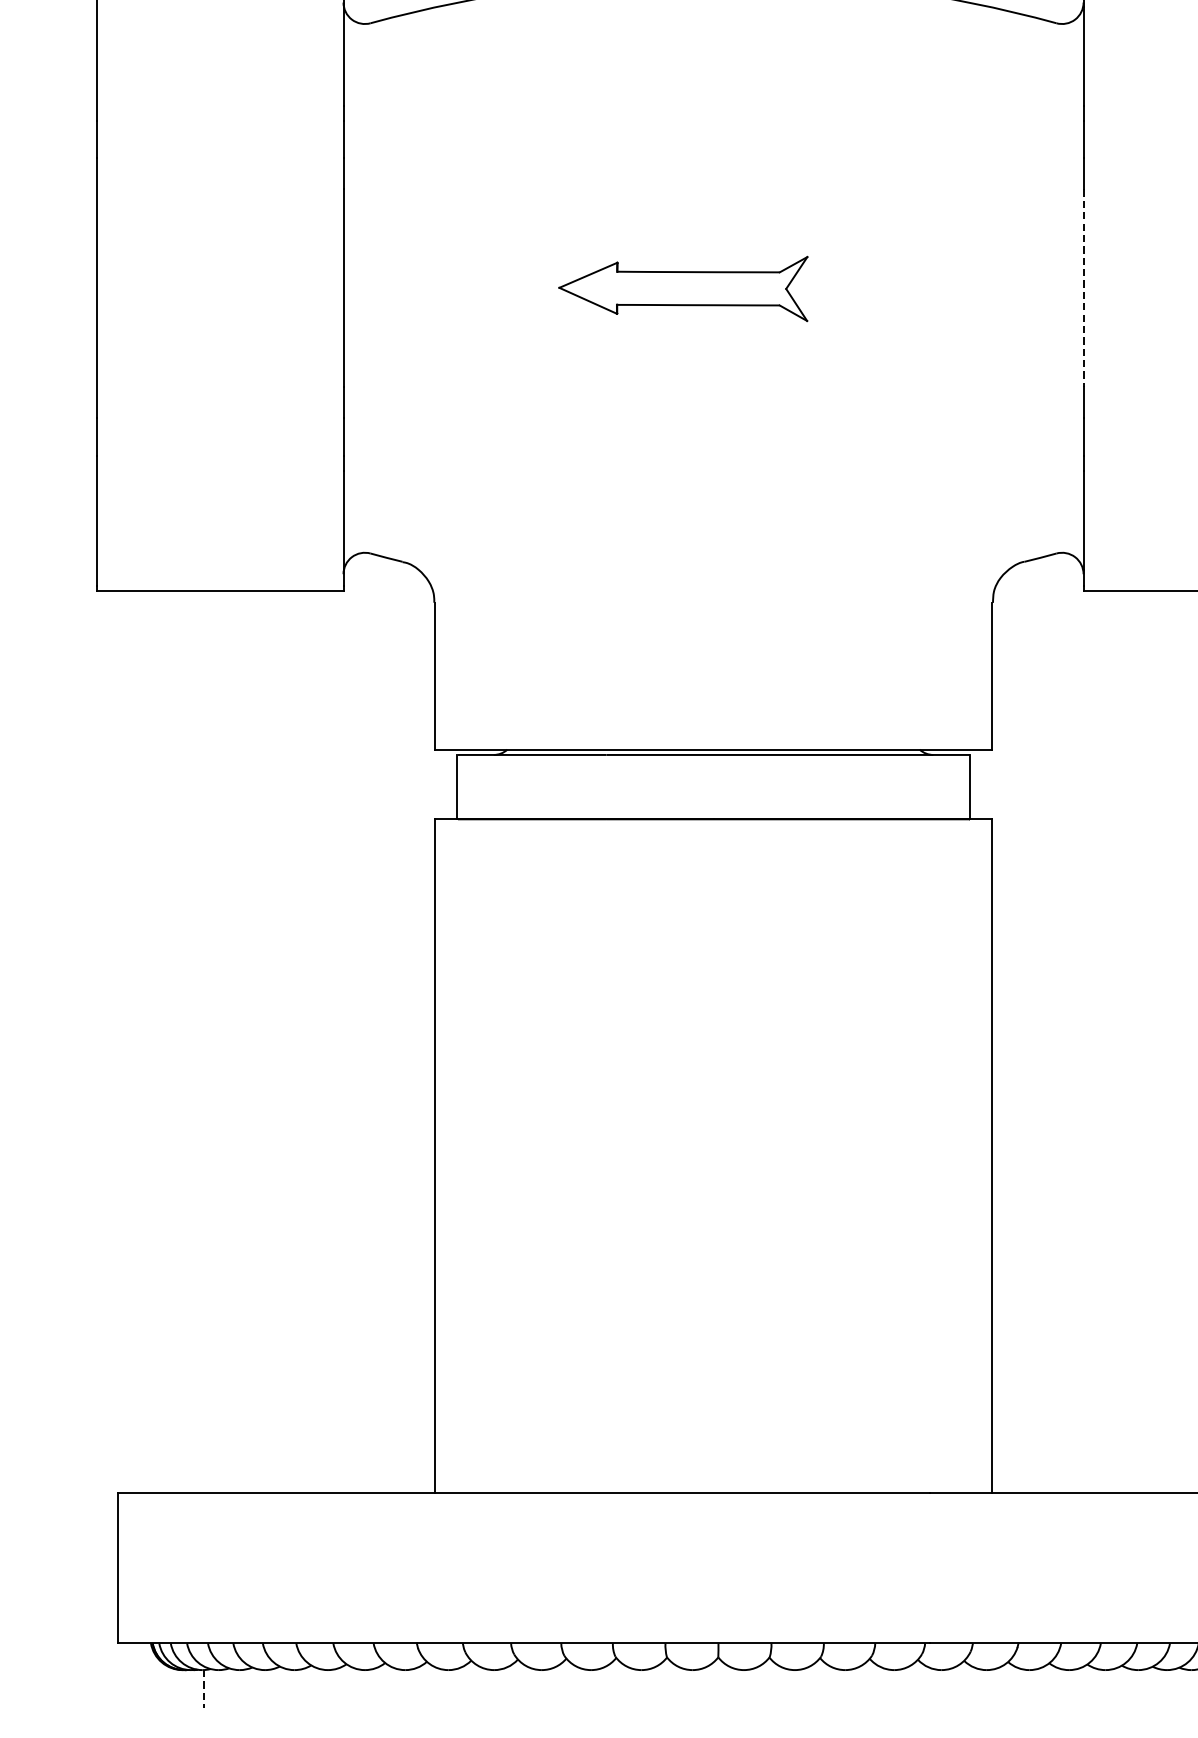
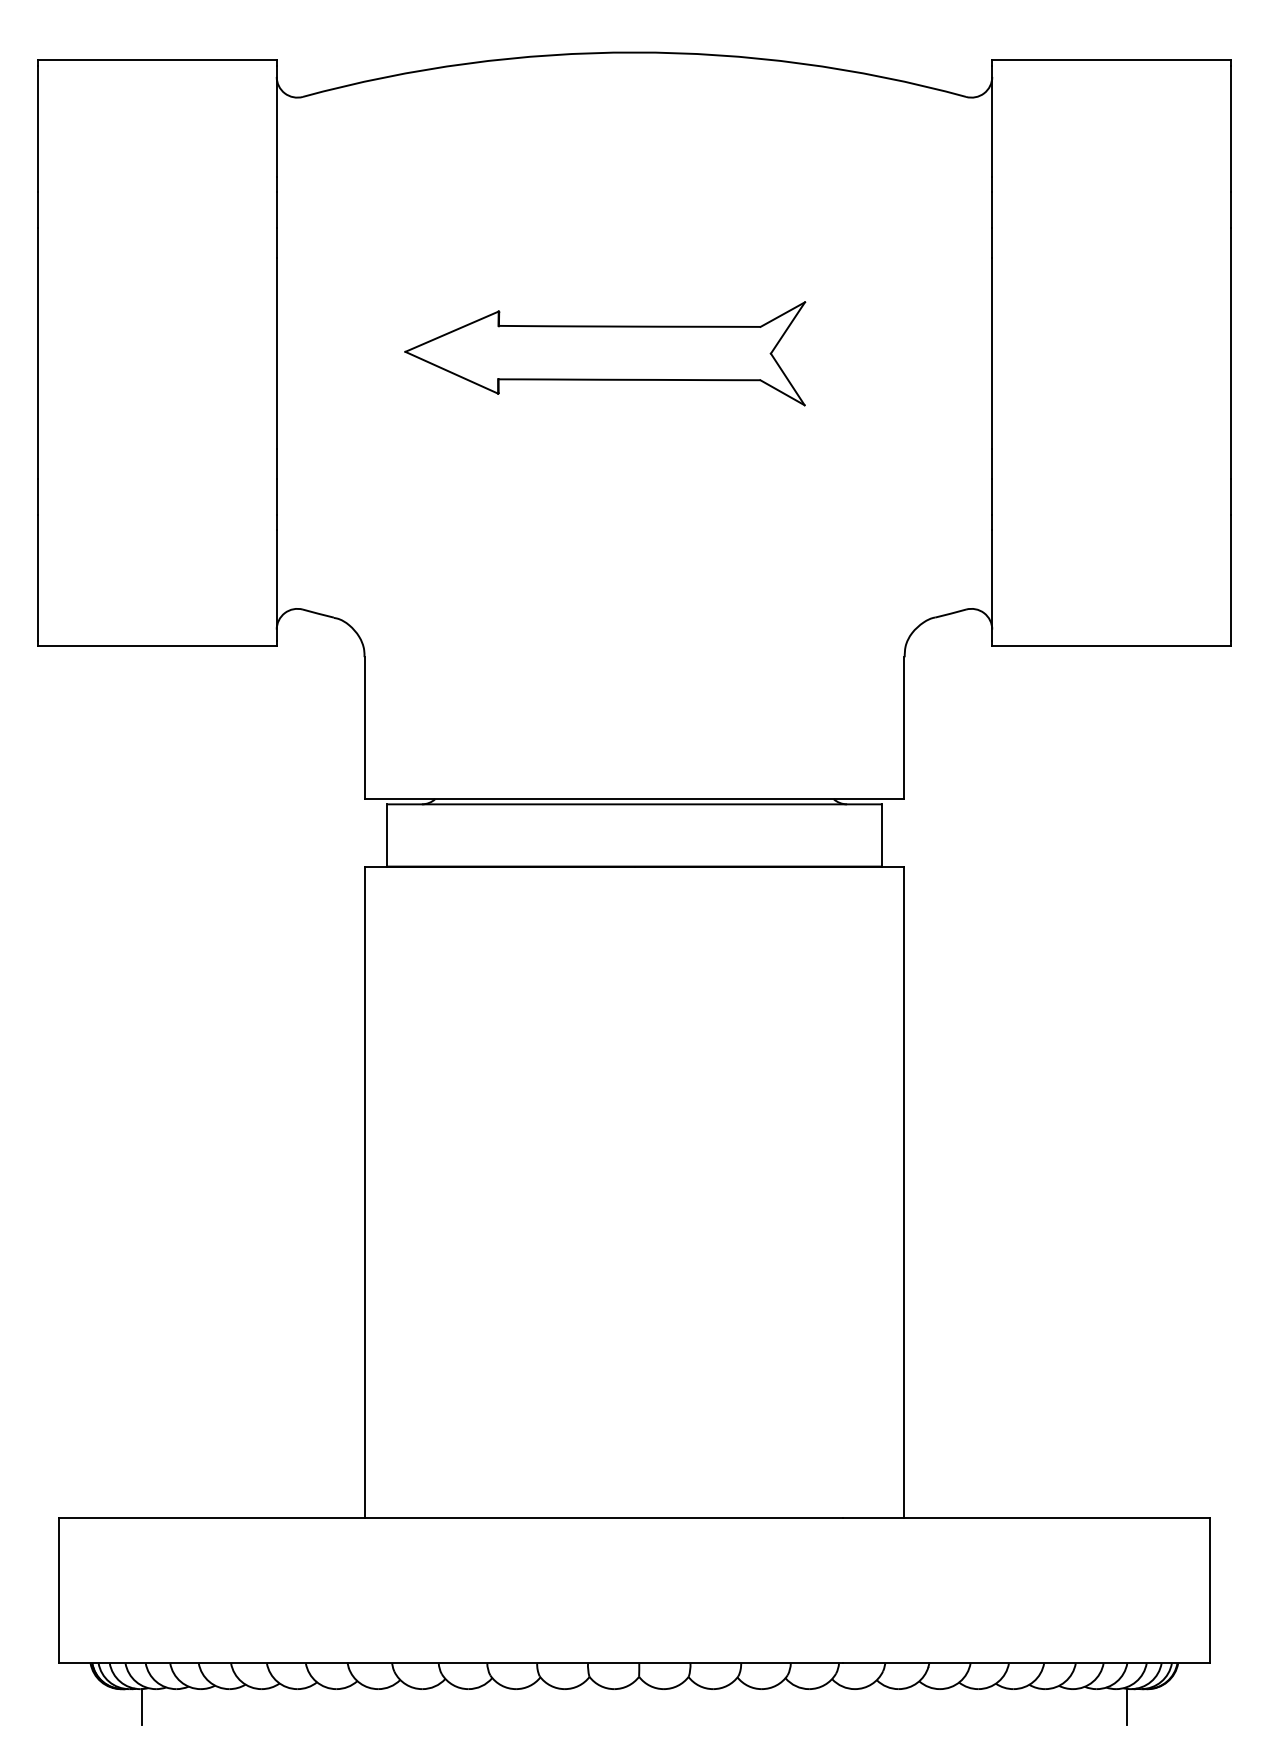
part: (683, 288) -> (605, 353), size x1.67
line: (1083, 288) -> (992, 353), dashed -> solid
line: (203, 1689) -> (141, 1707), dashed -> solid

